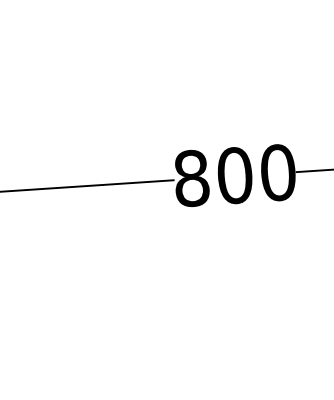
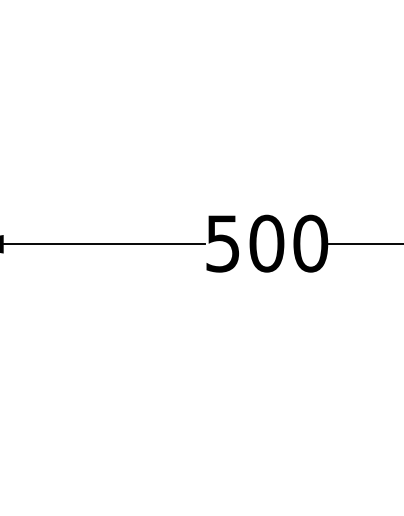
text: (192, 178) -> (223, 243), 800 -> 500

